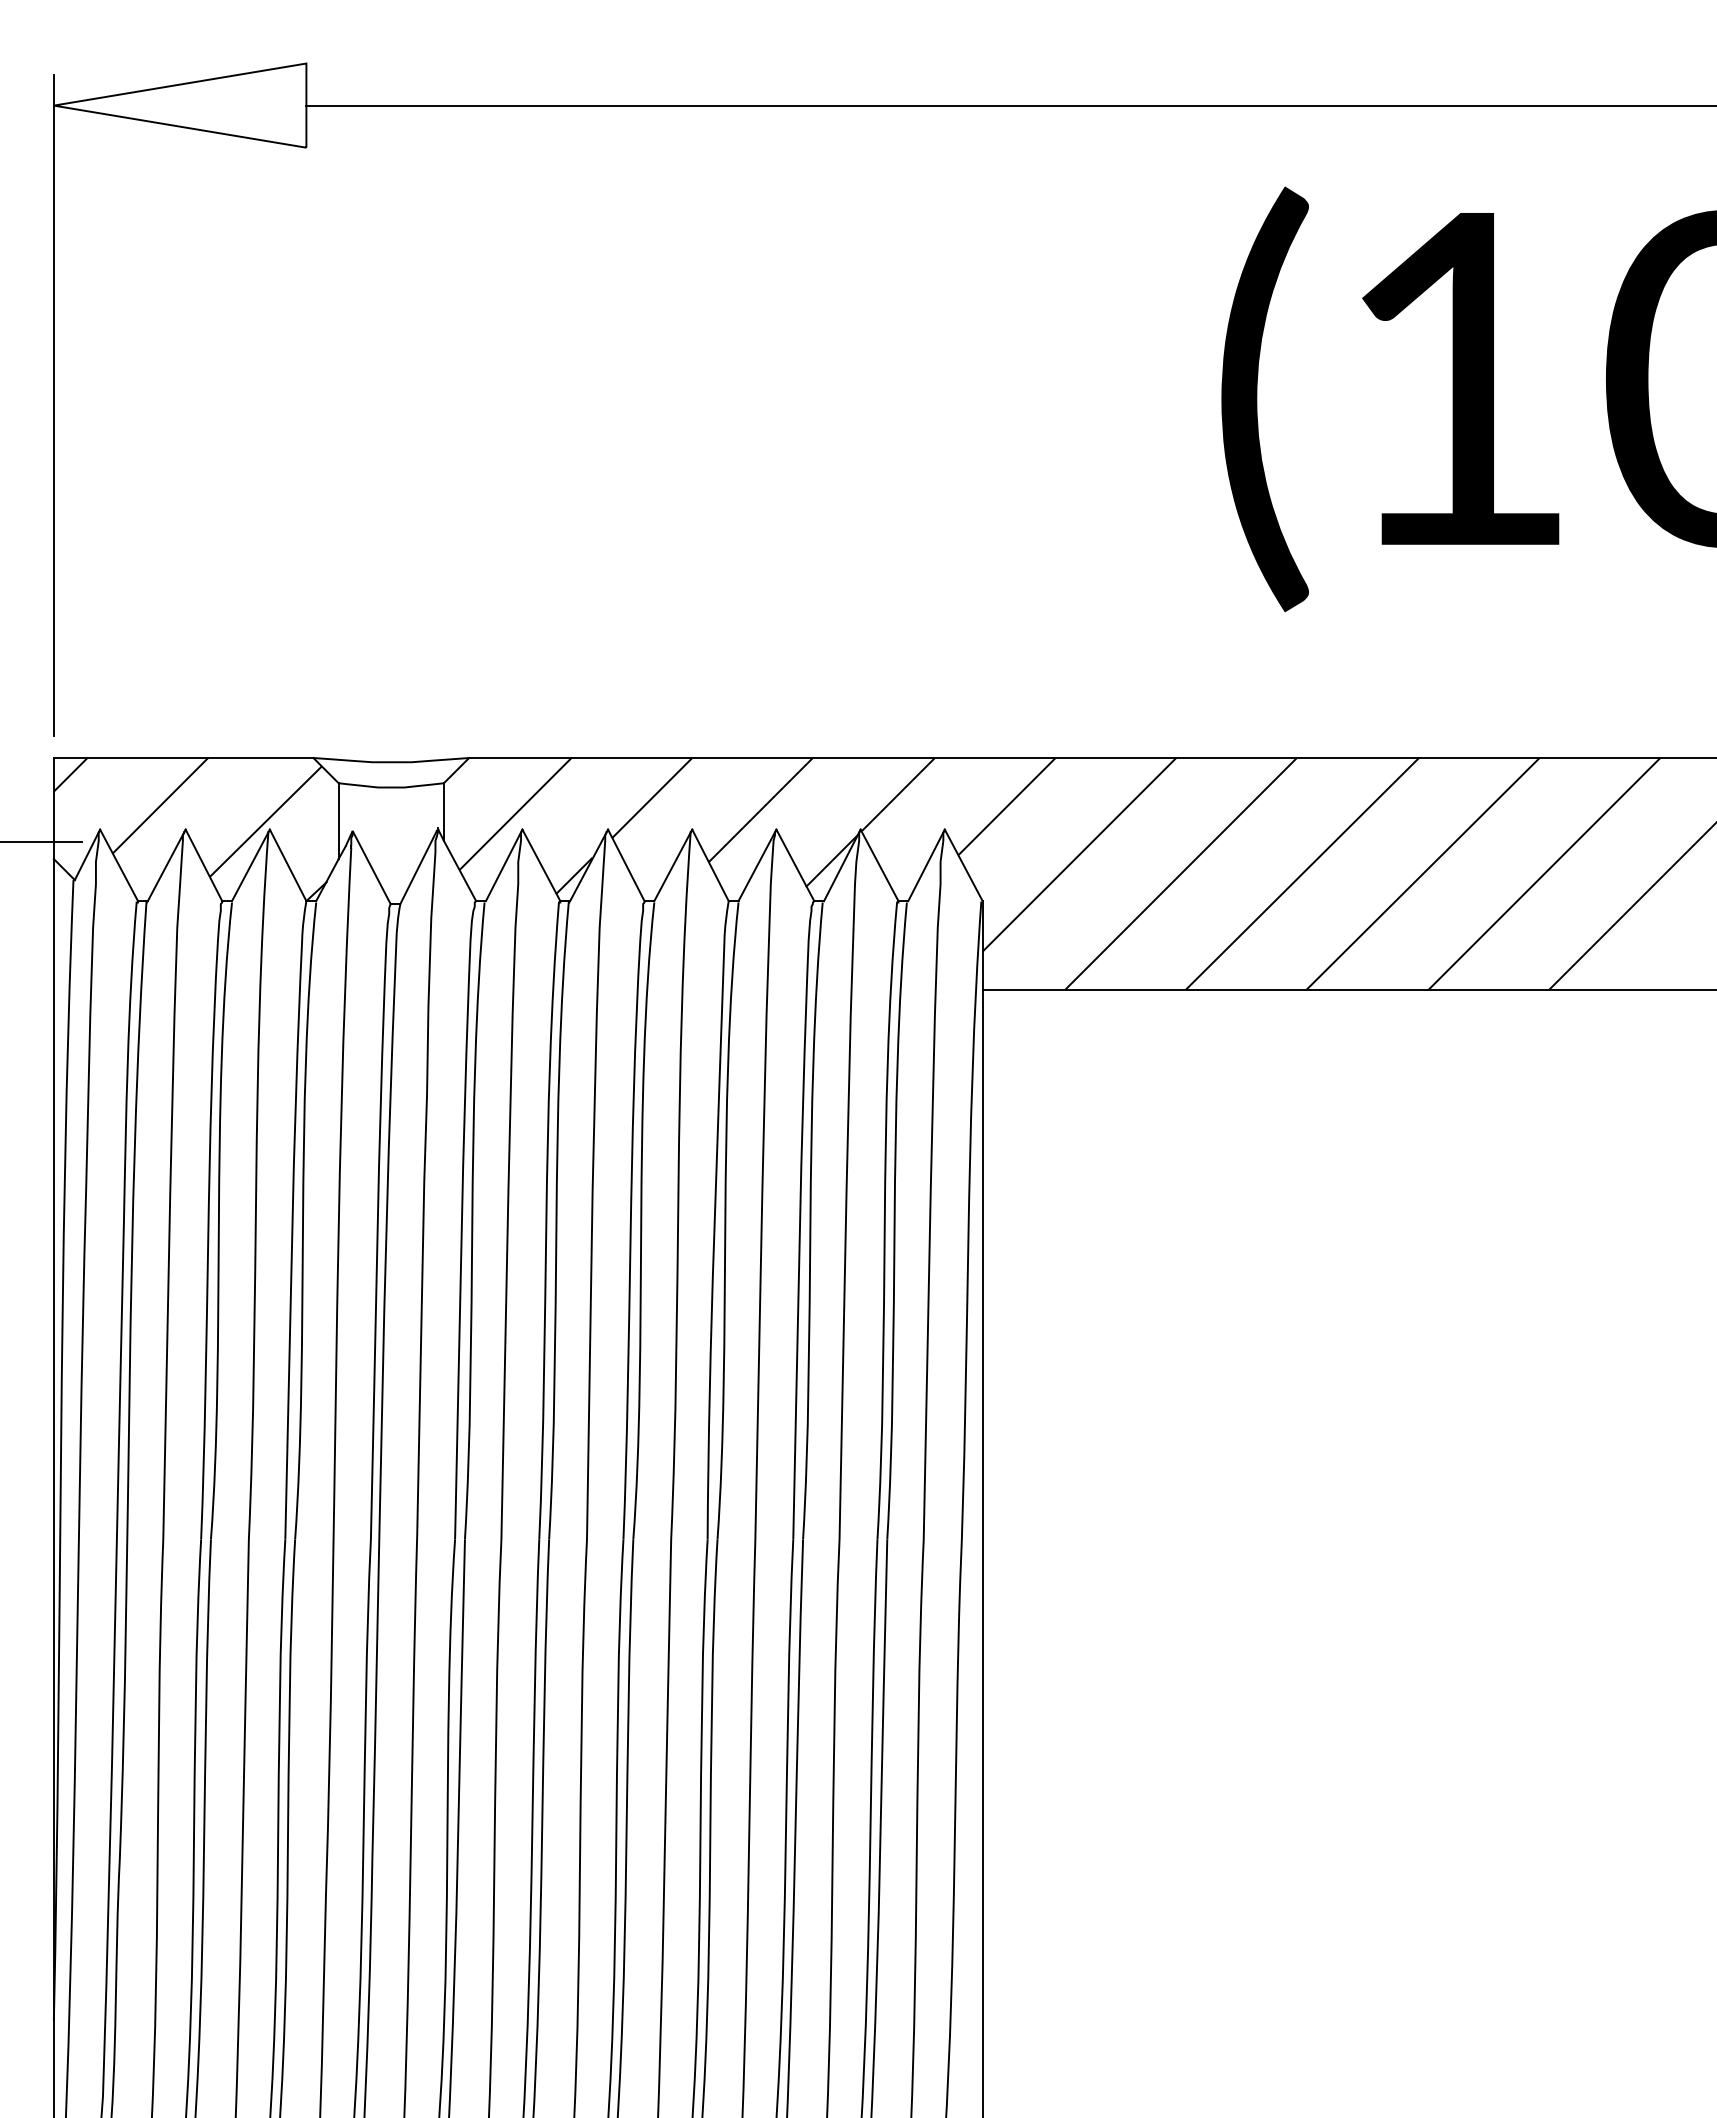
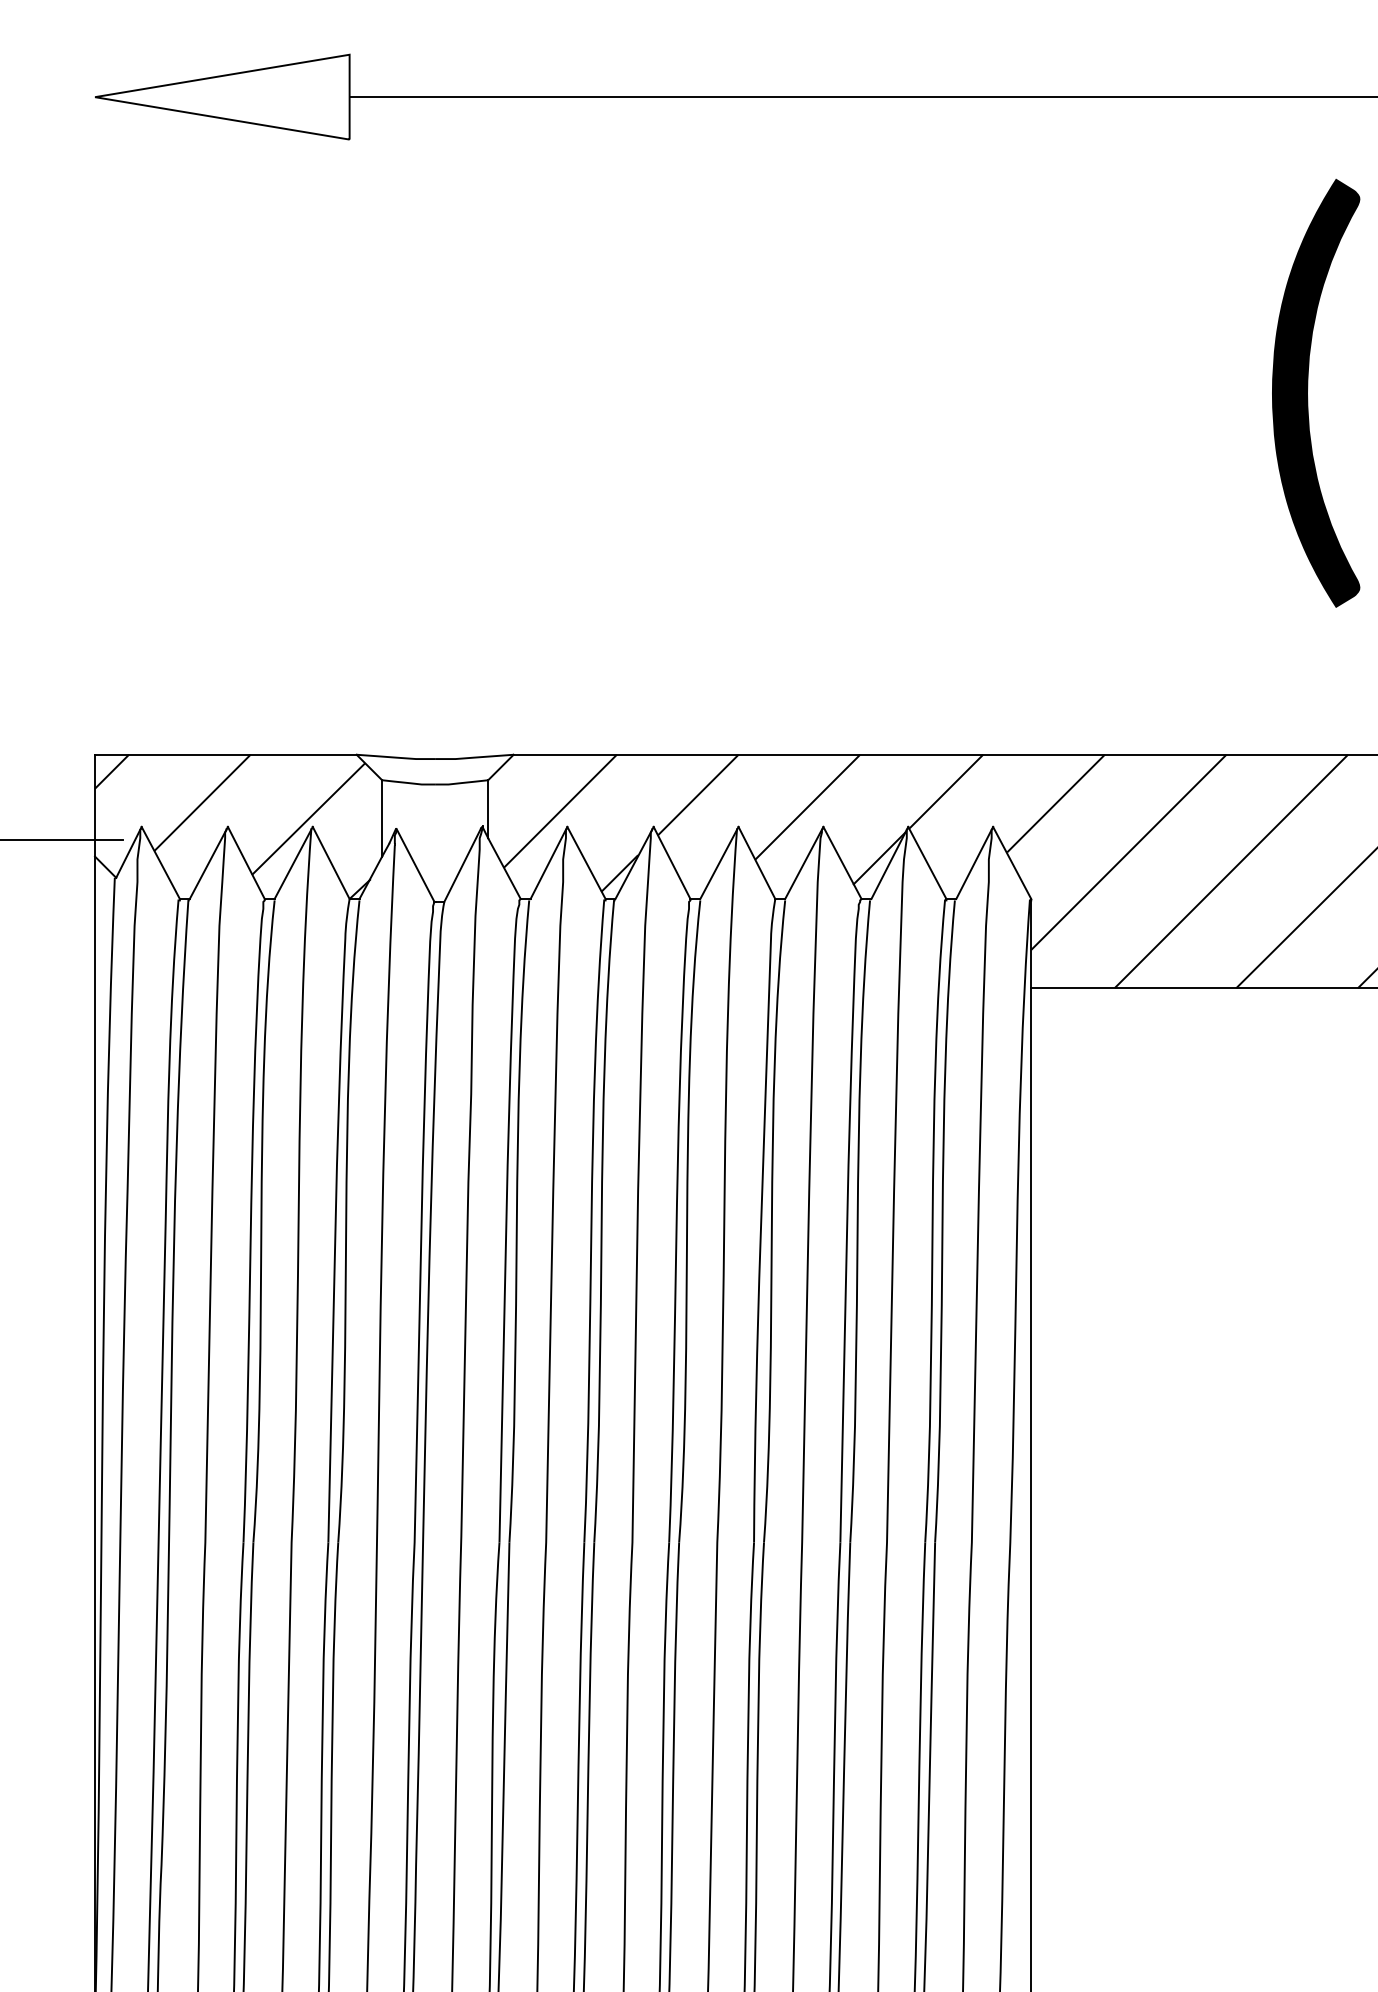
line: (53, 404) -> (94, 398), removed

